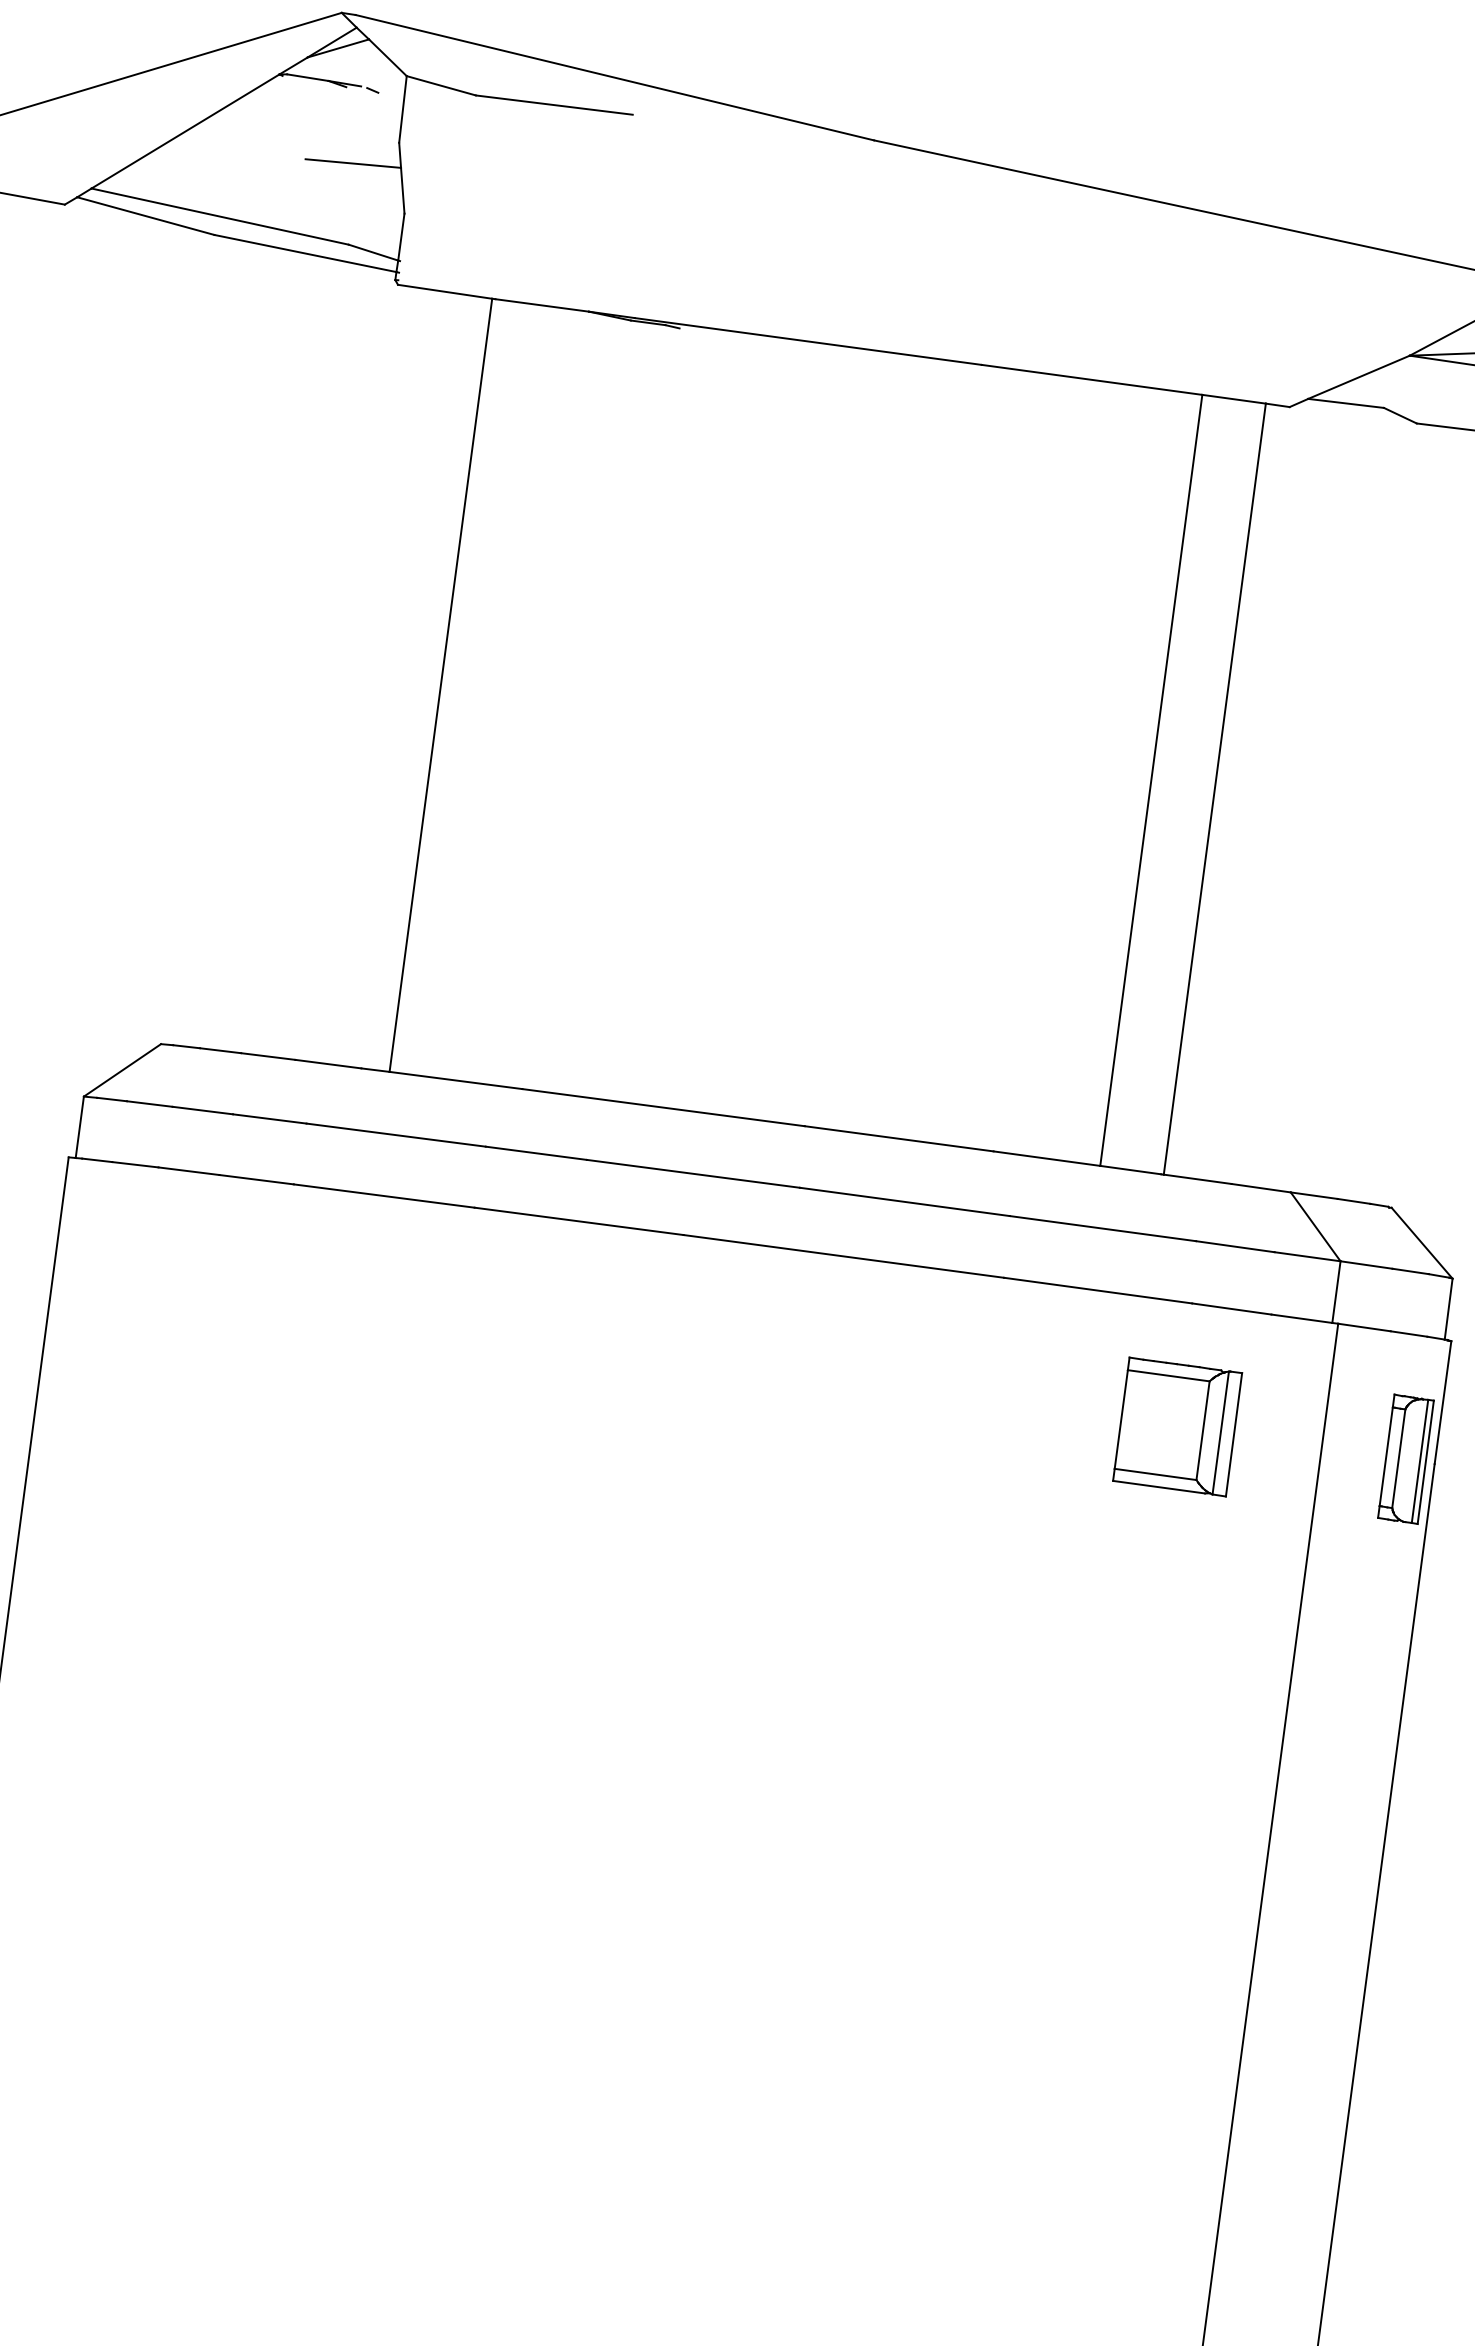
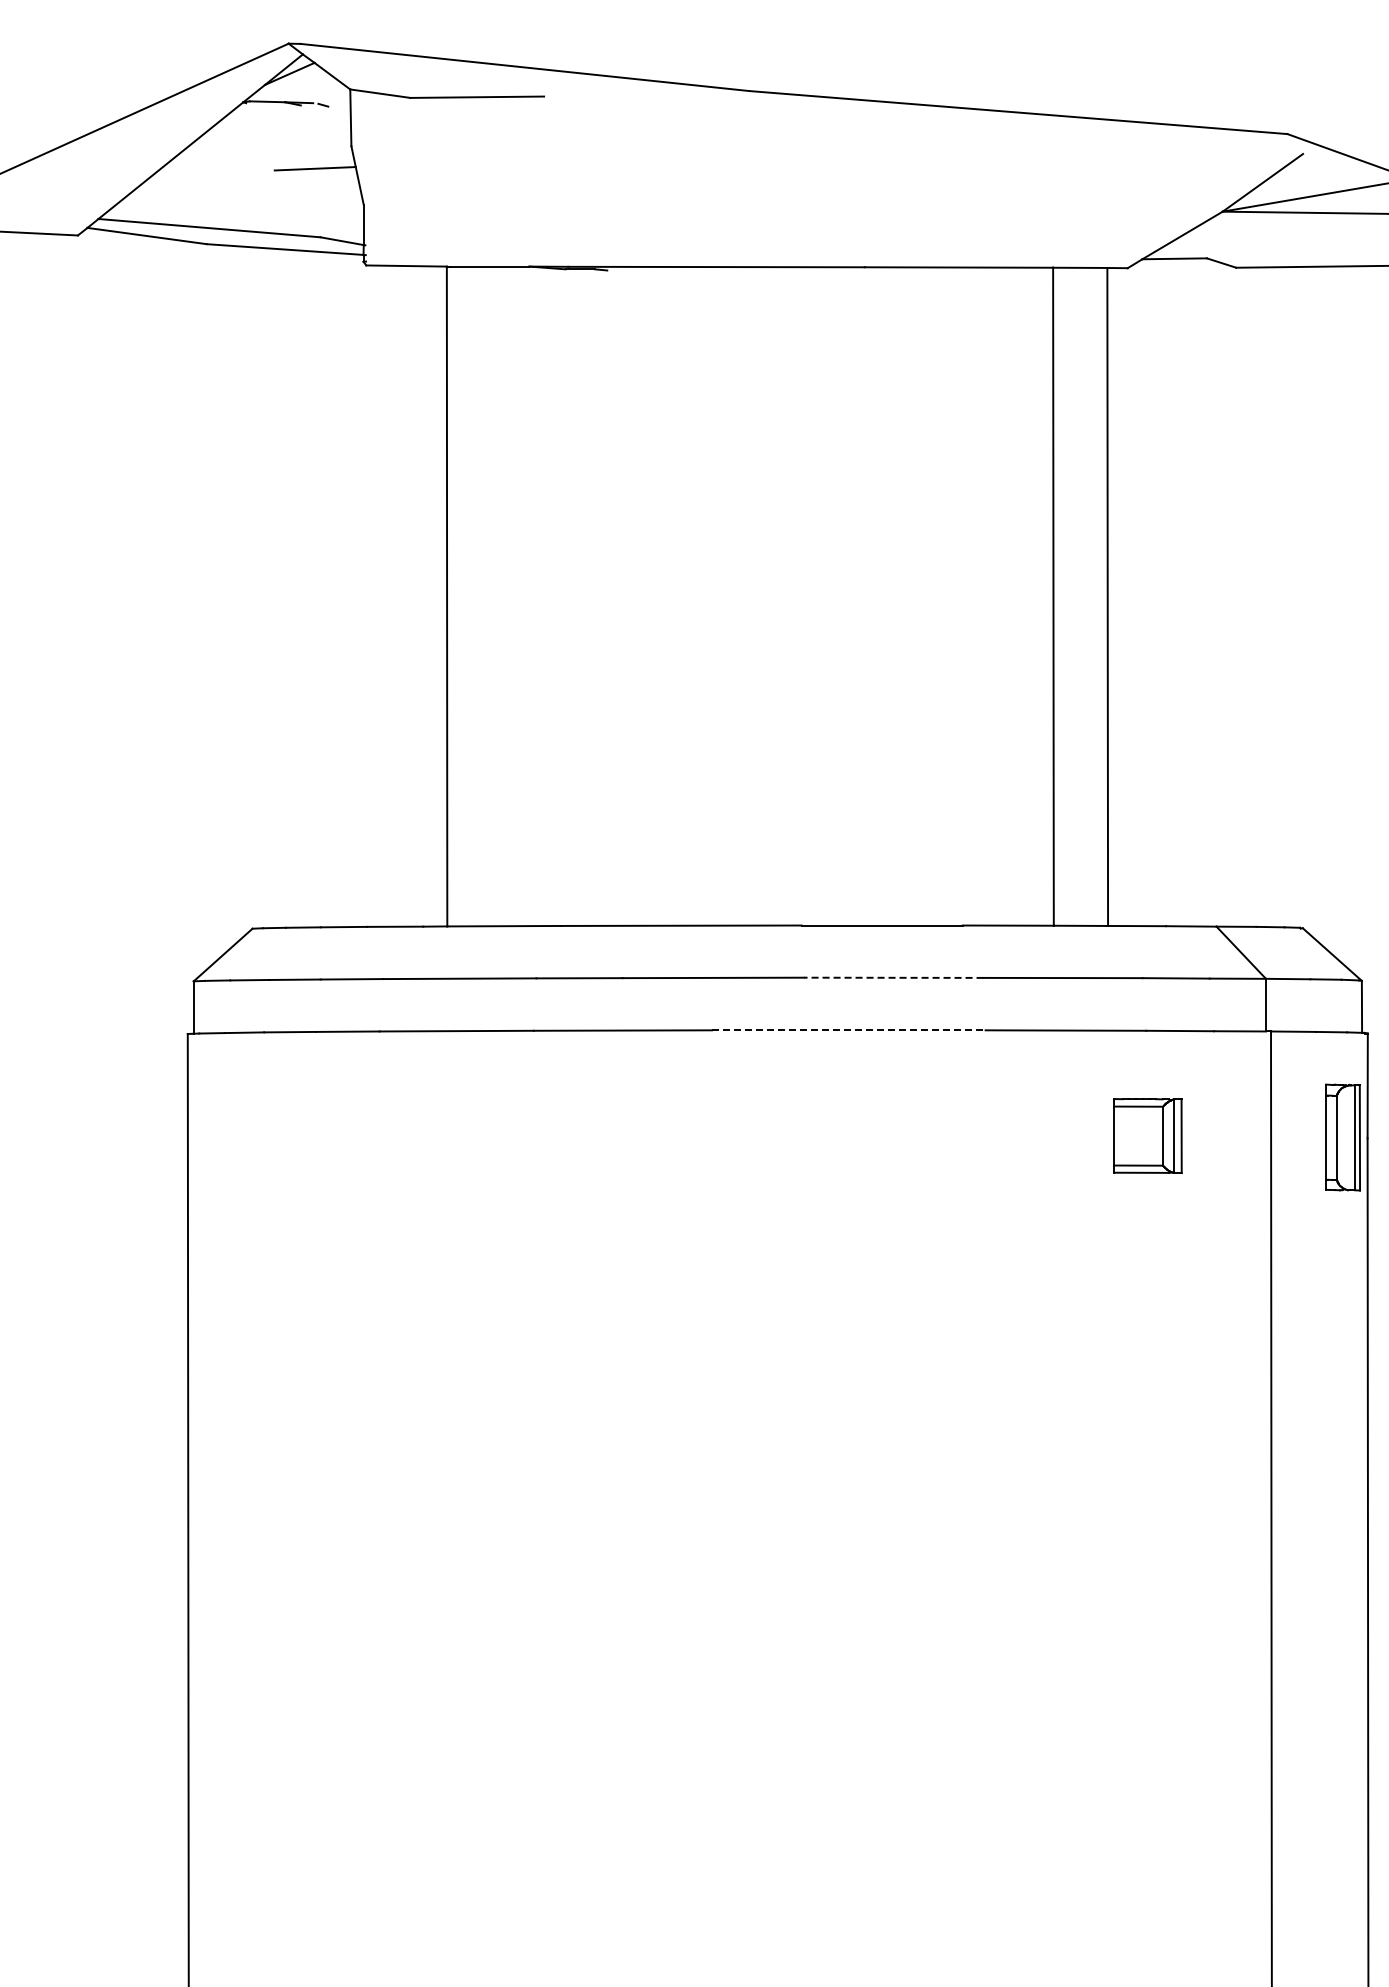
line: (904, 1201) -> (893, 977), solid -> dashed
line: (843, 1256) -> (848, 1030), solid -> dashed
part: (1177, 1426) -> (1147, 1135), size x0.7

